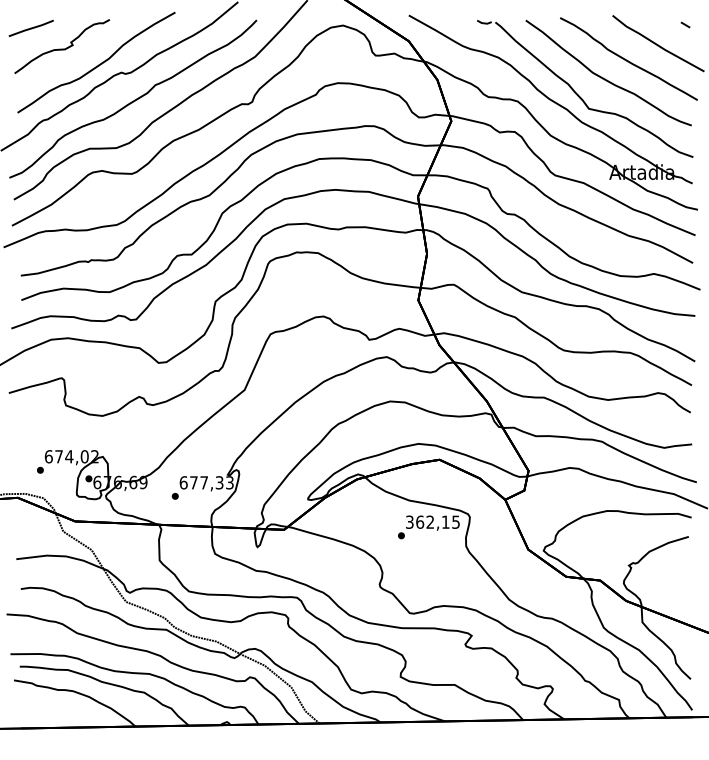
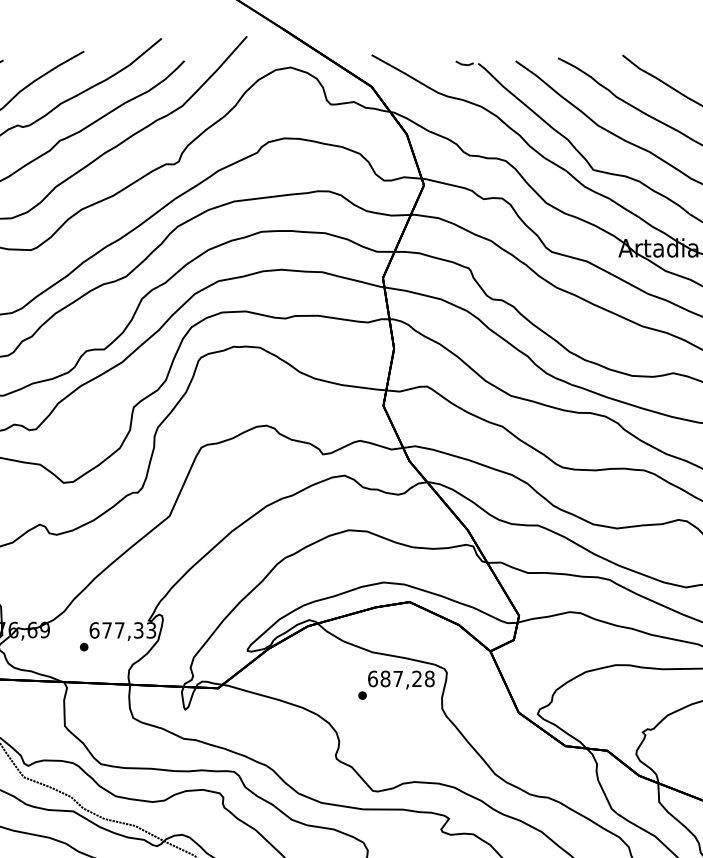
text: (432, 521) -> (400, 678), 362,15 -> 687,28

